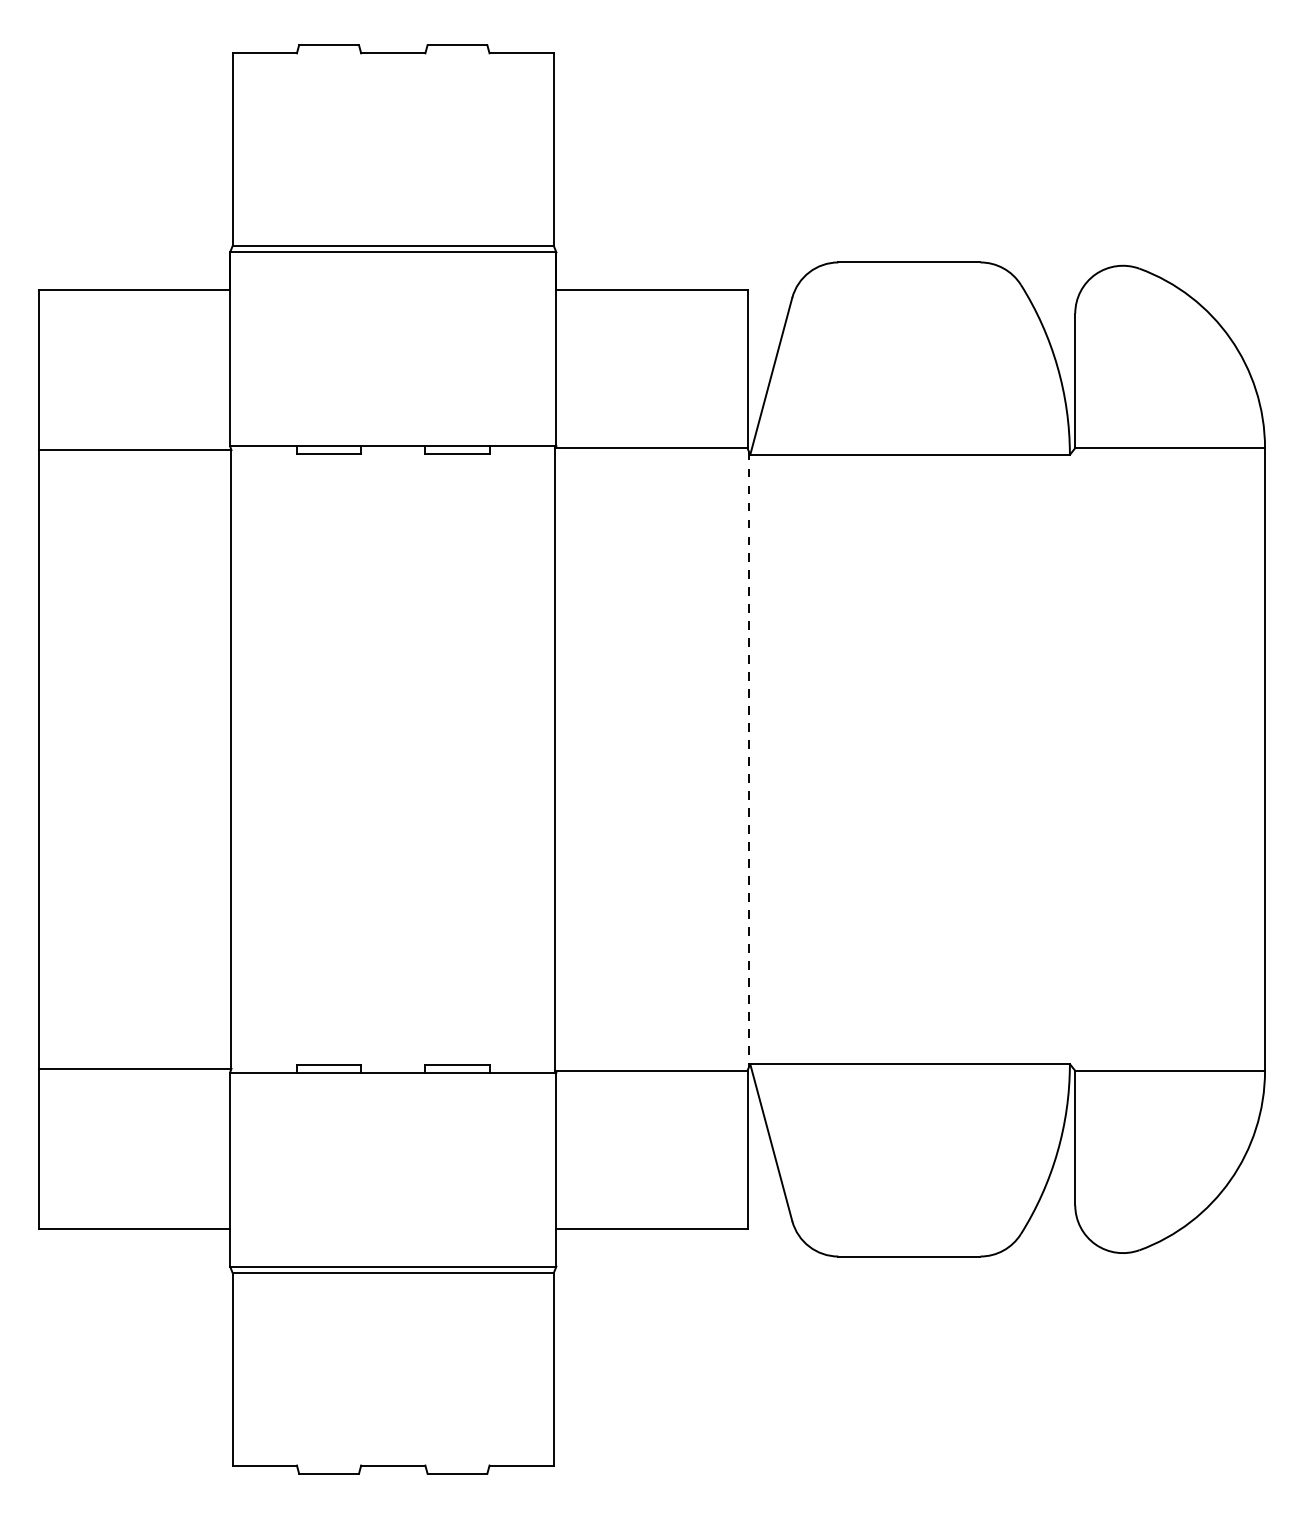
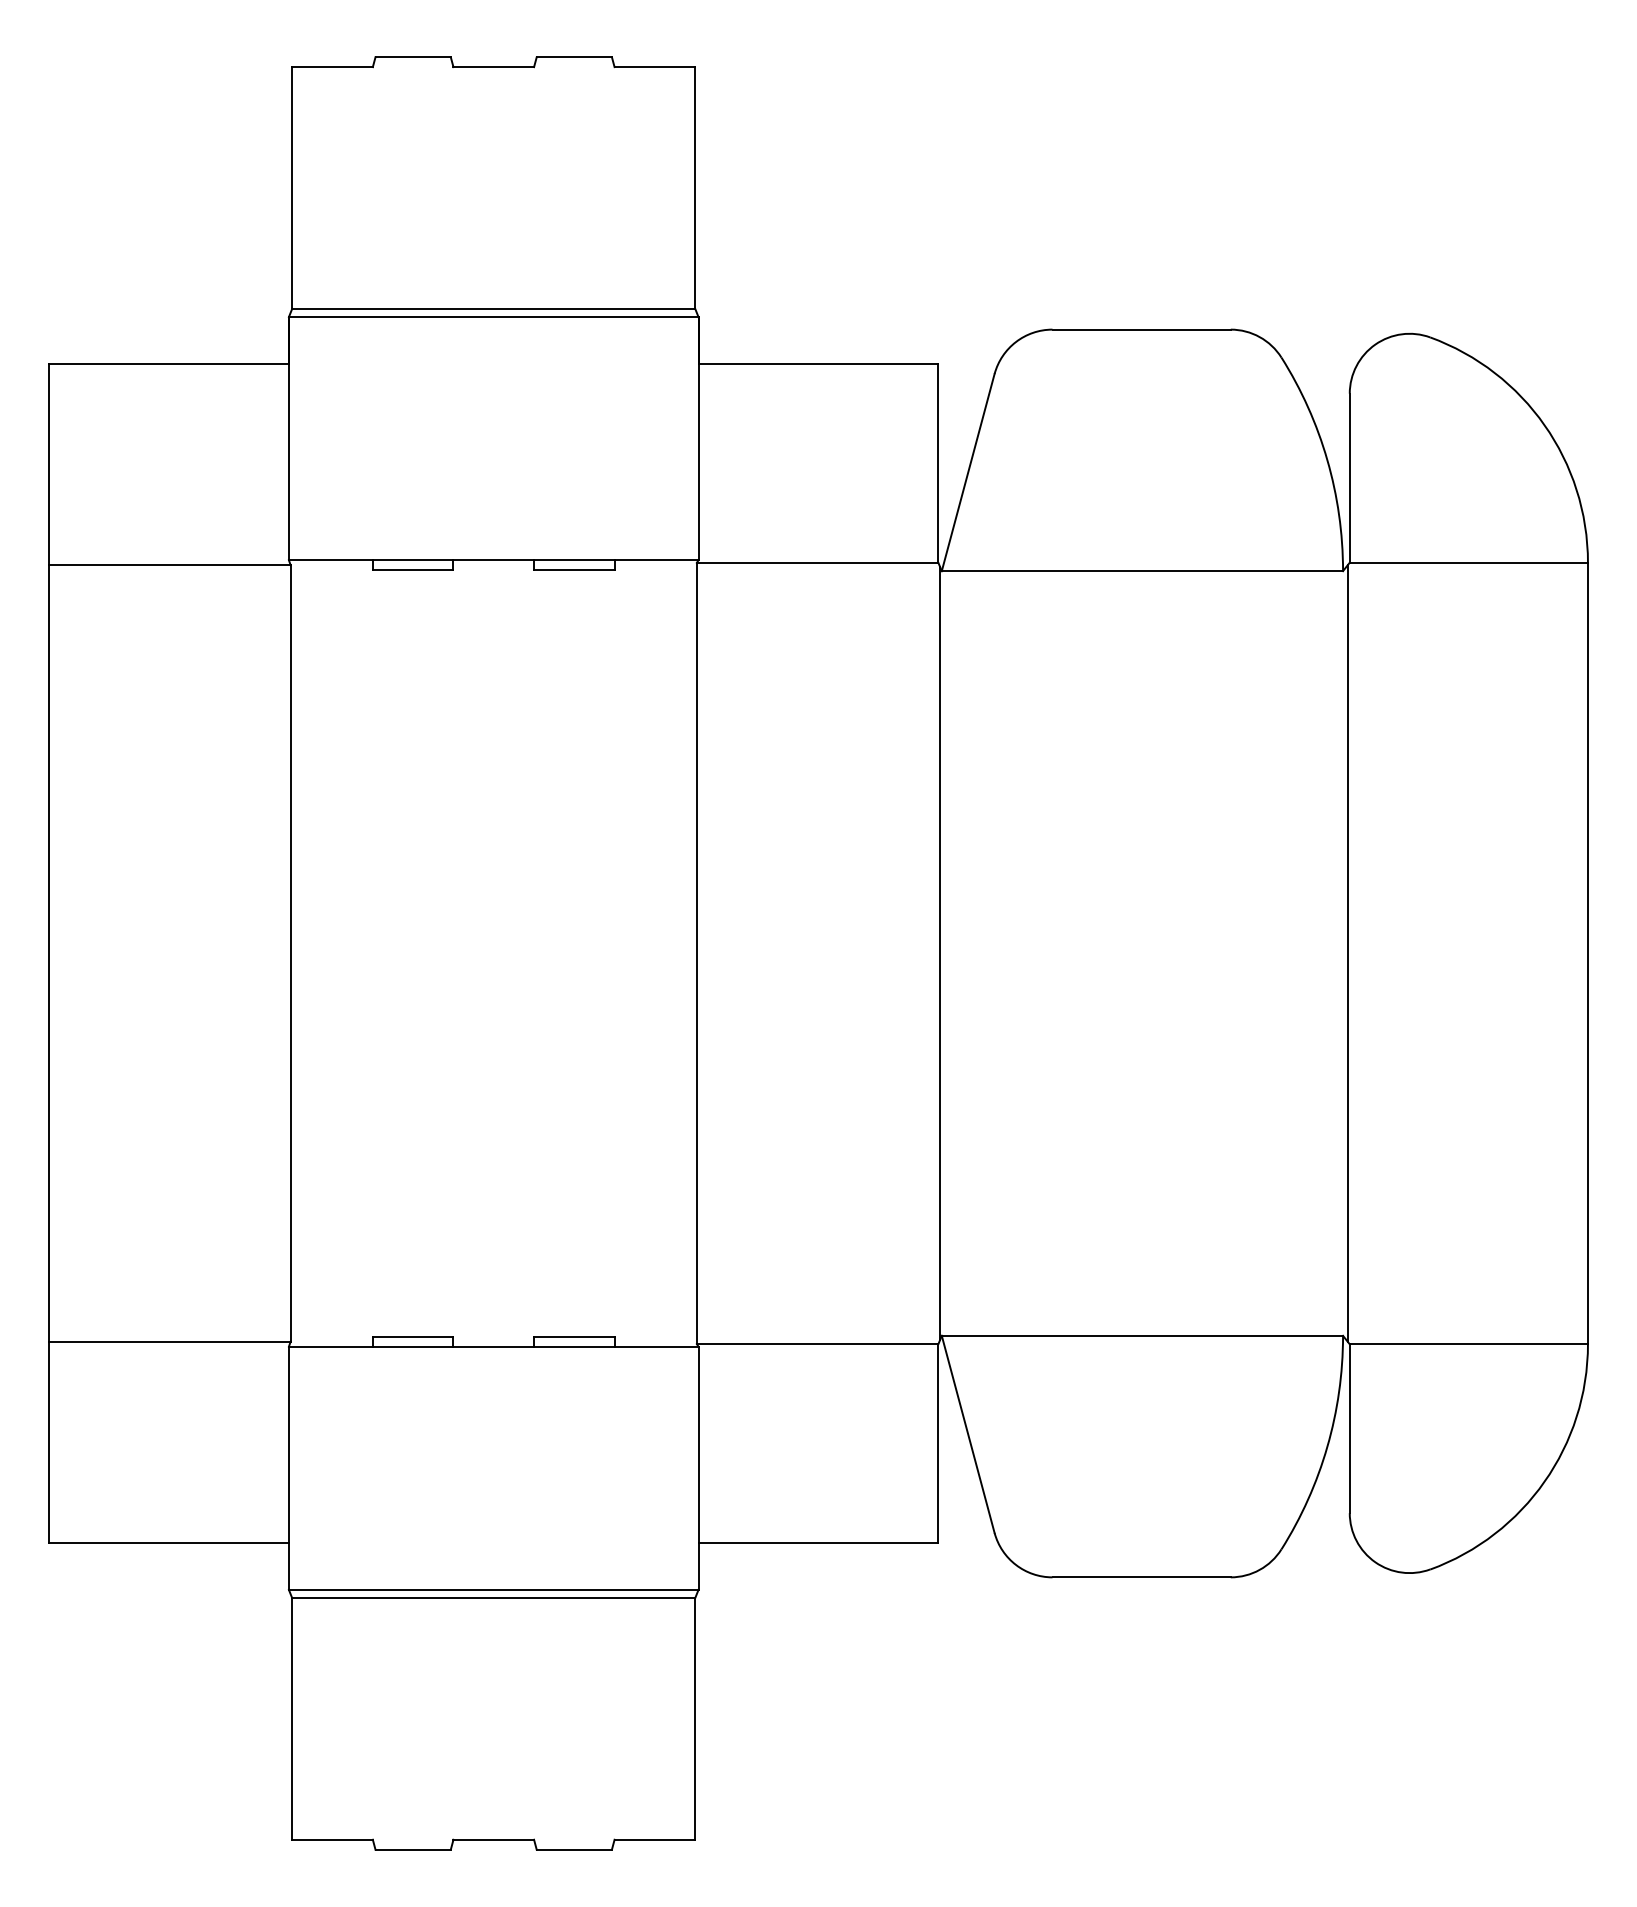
line: (749, 759) -> (940, 953), dashed -> solid
line: (1074, 759) -> (1348, 953), added

